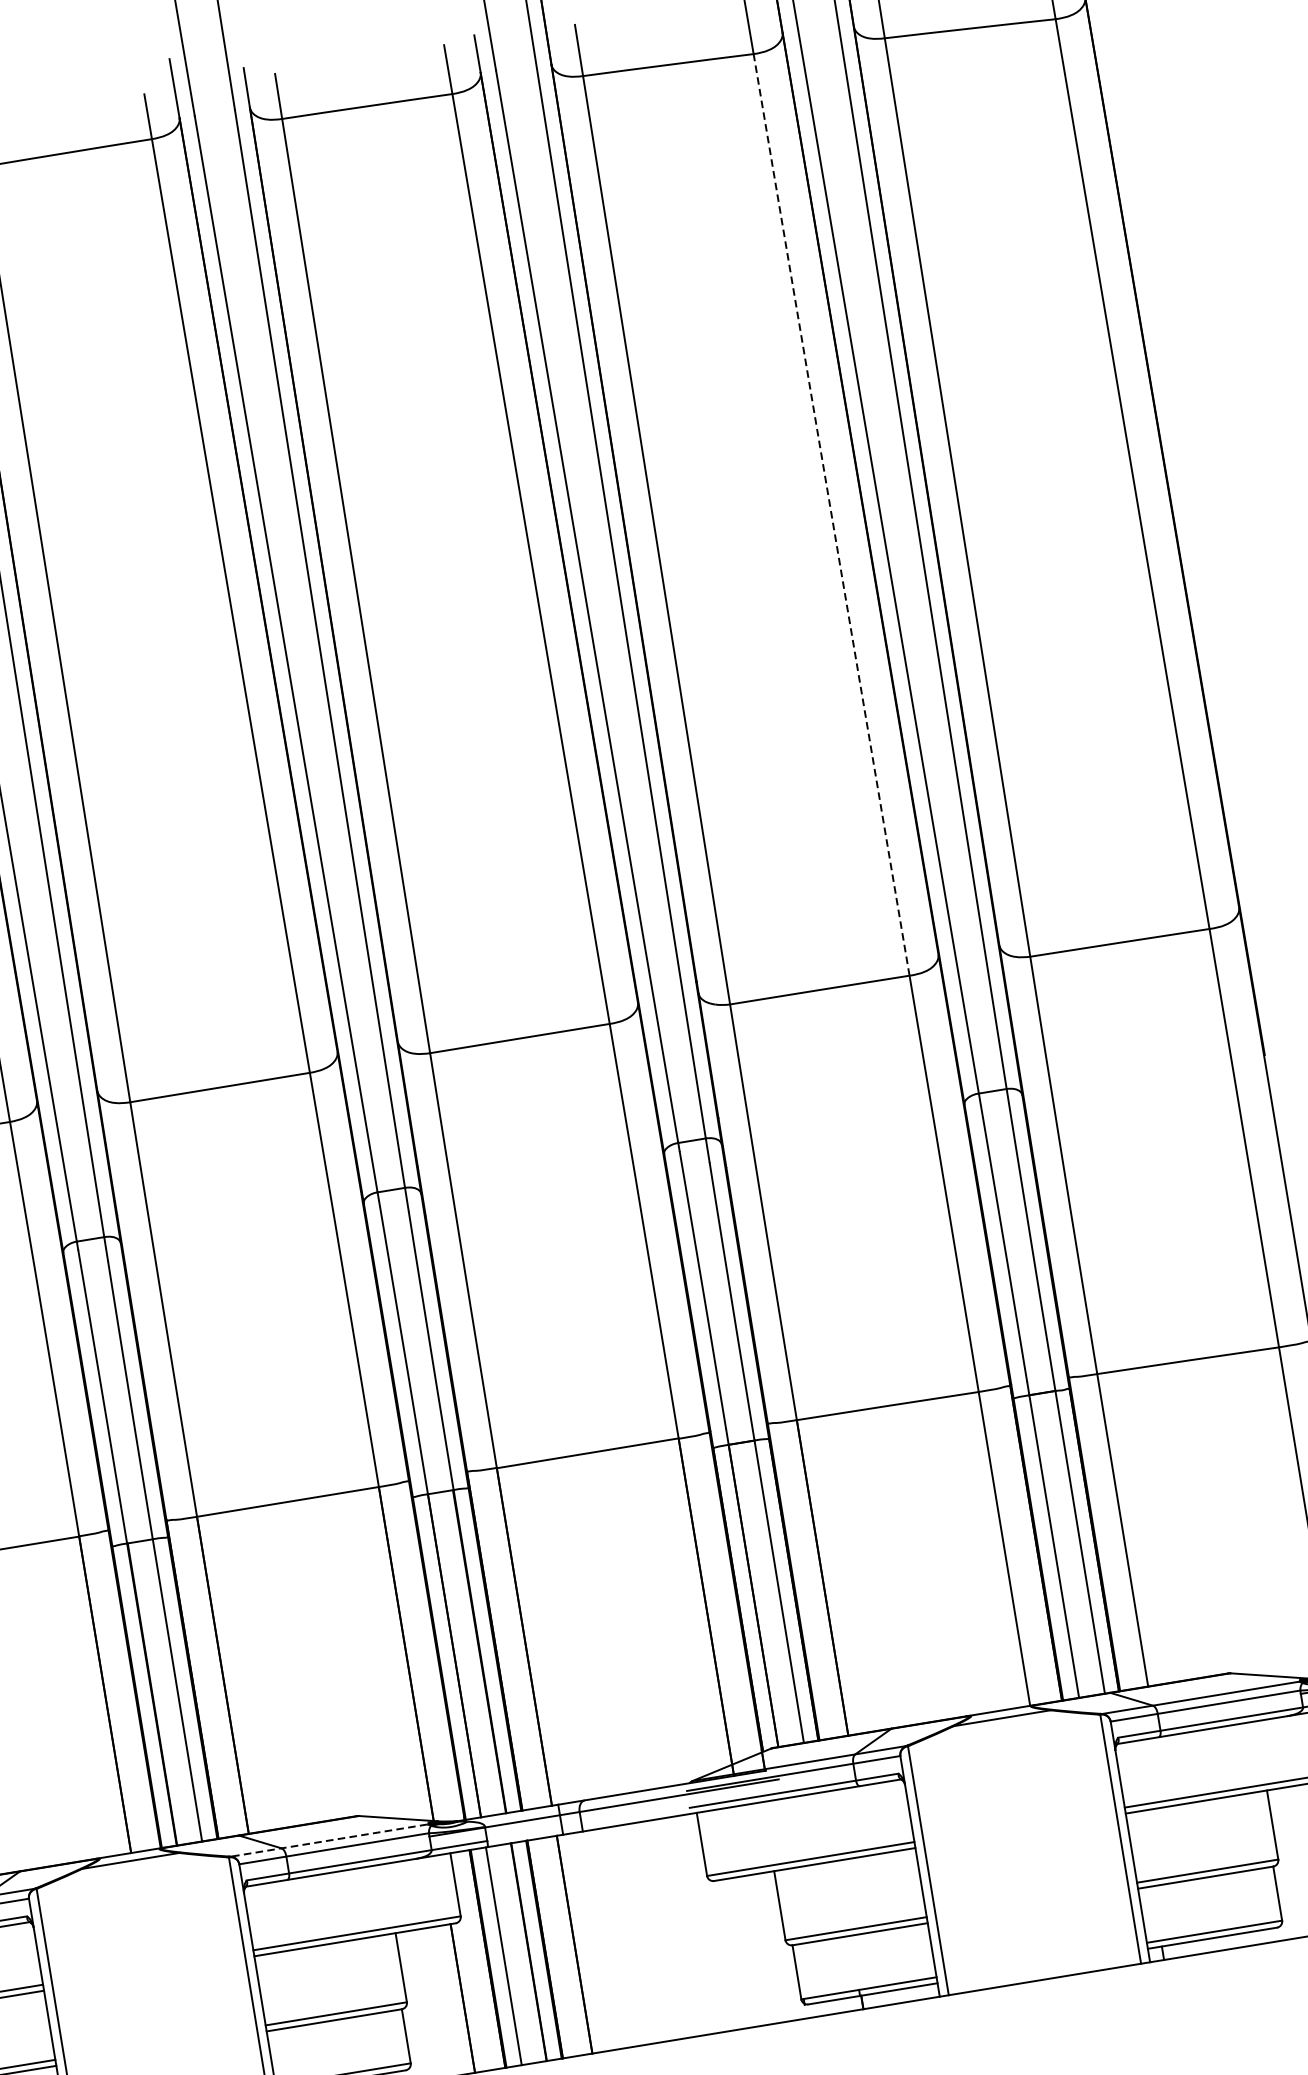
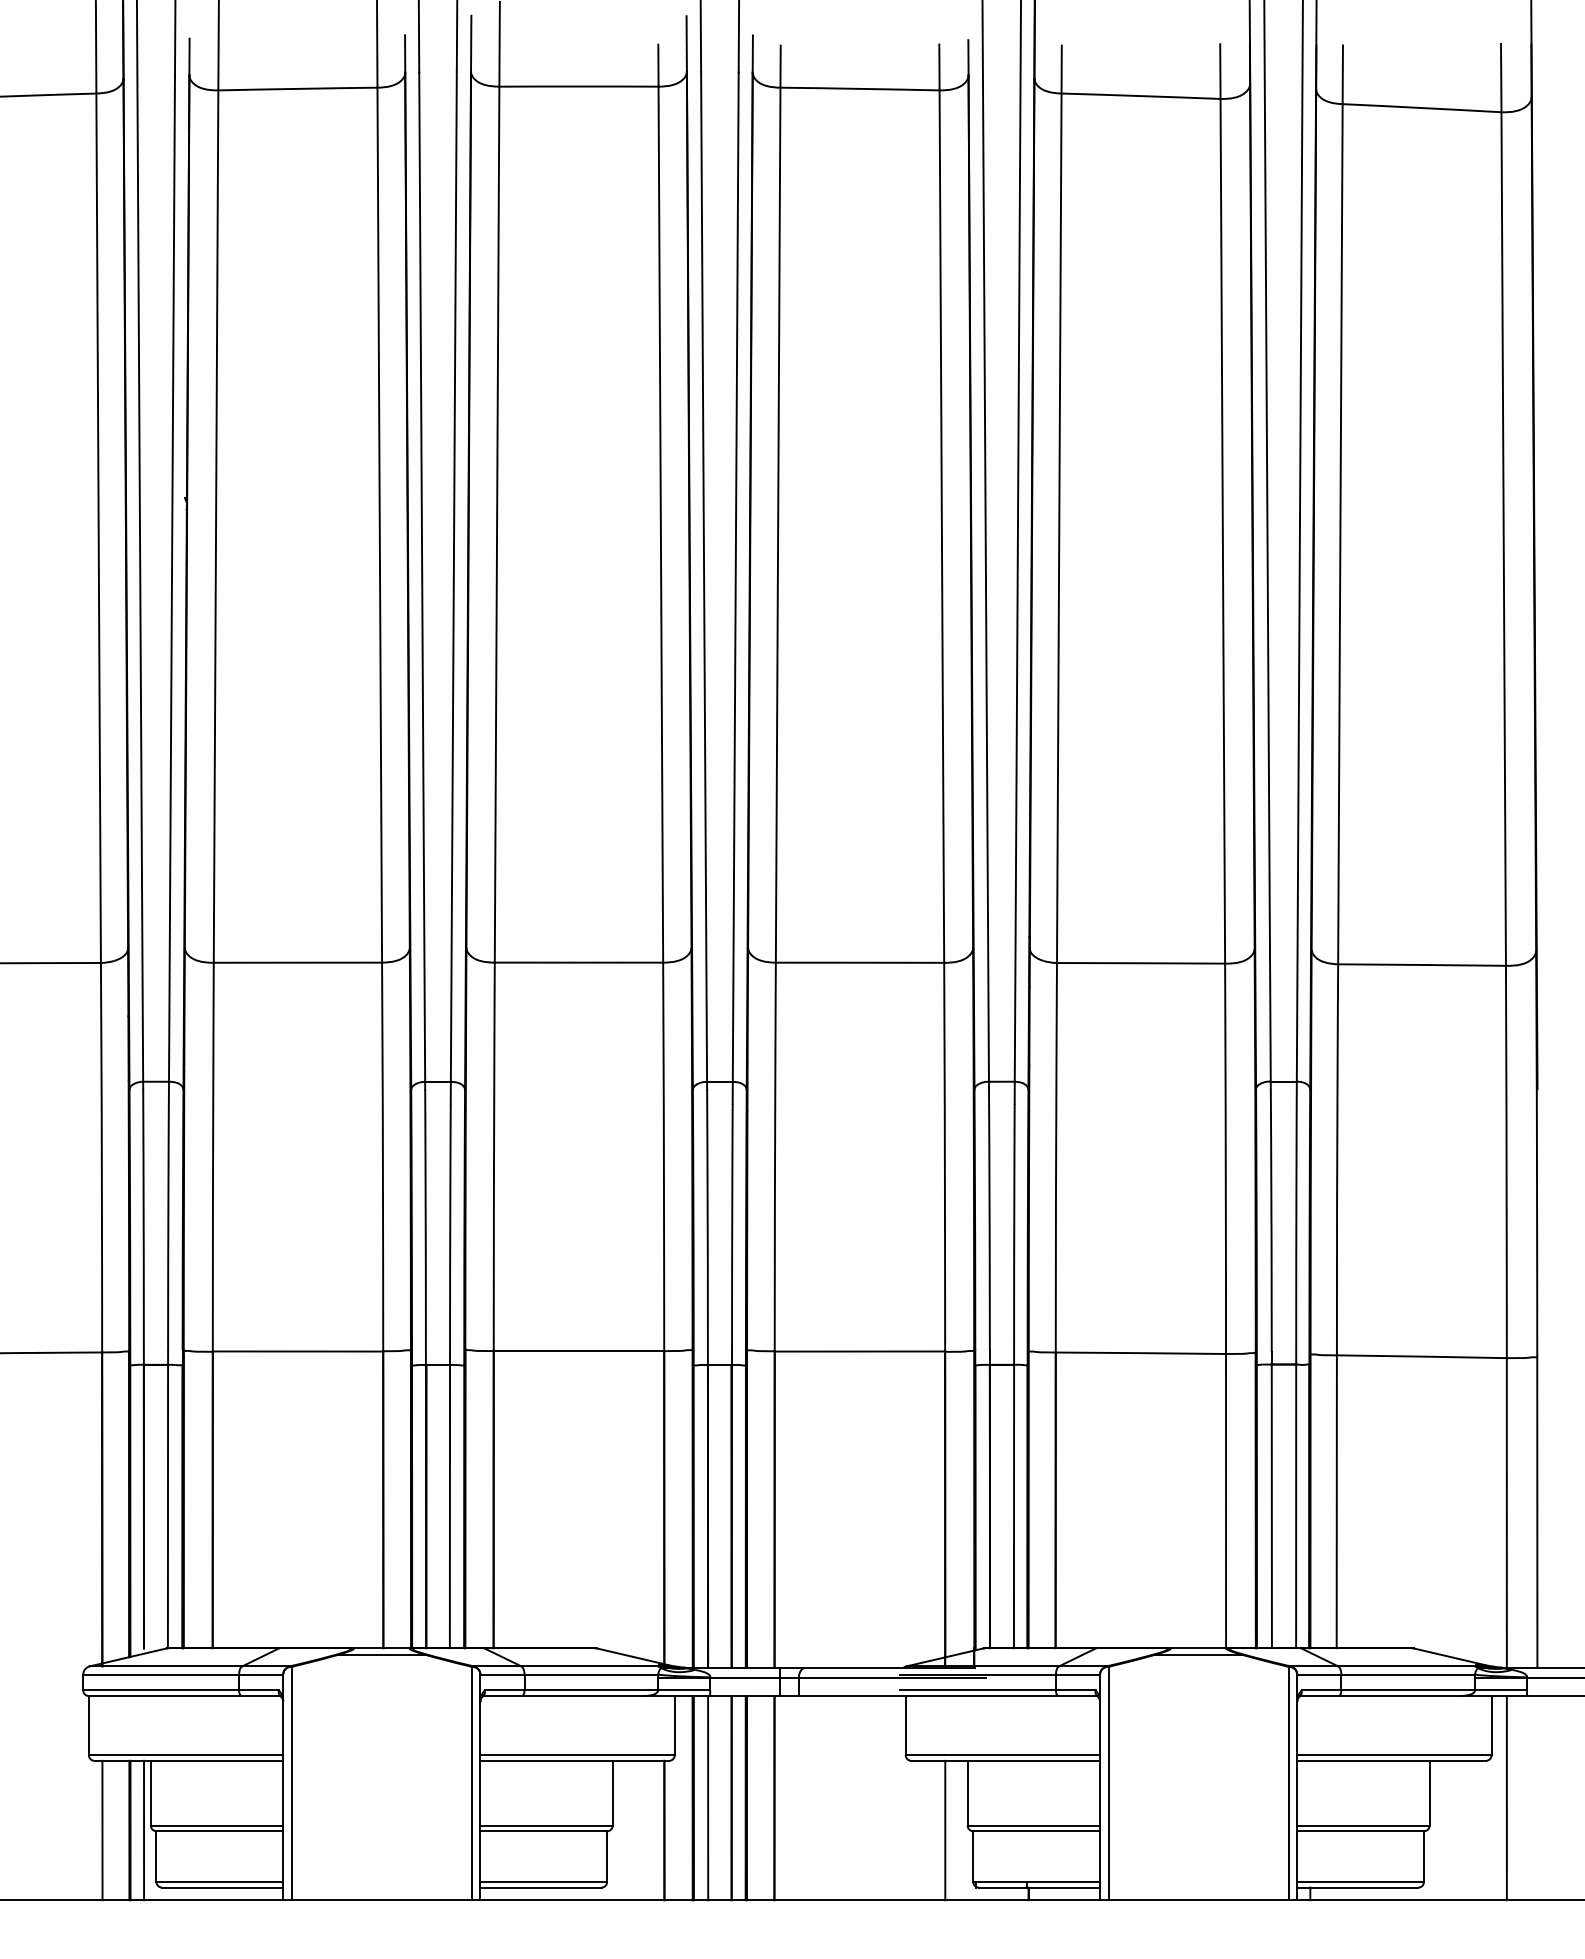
line: (831, 514) -> (1222, 530), dashed -> solid
line: (328, 1840) -> (565, 1666), dashed -> solid
line: (762, 1949) -> (945, 1830), added

